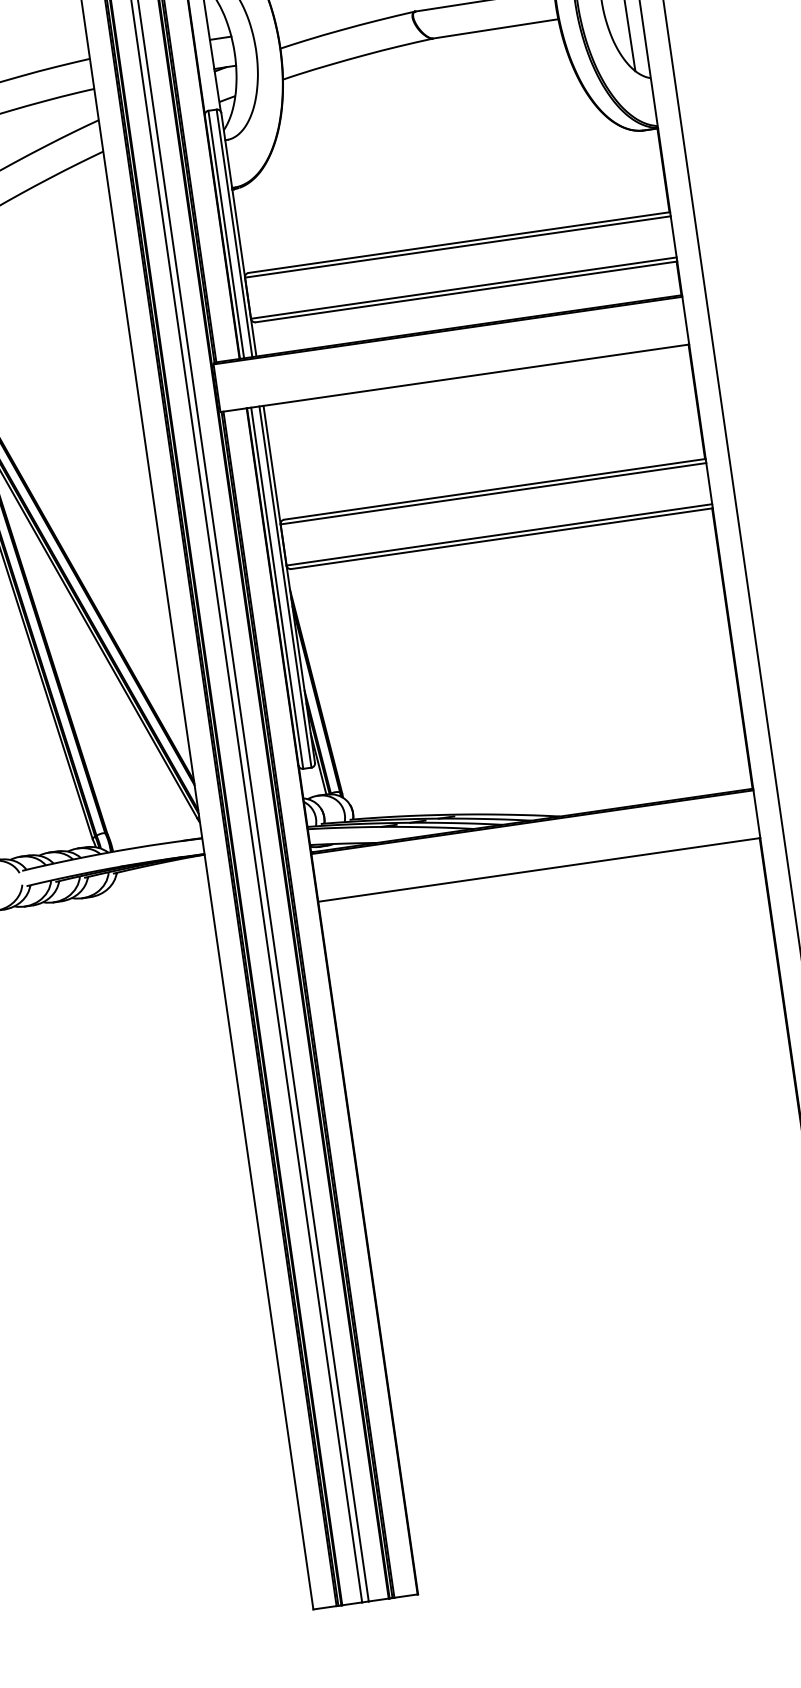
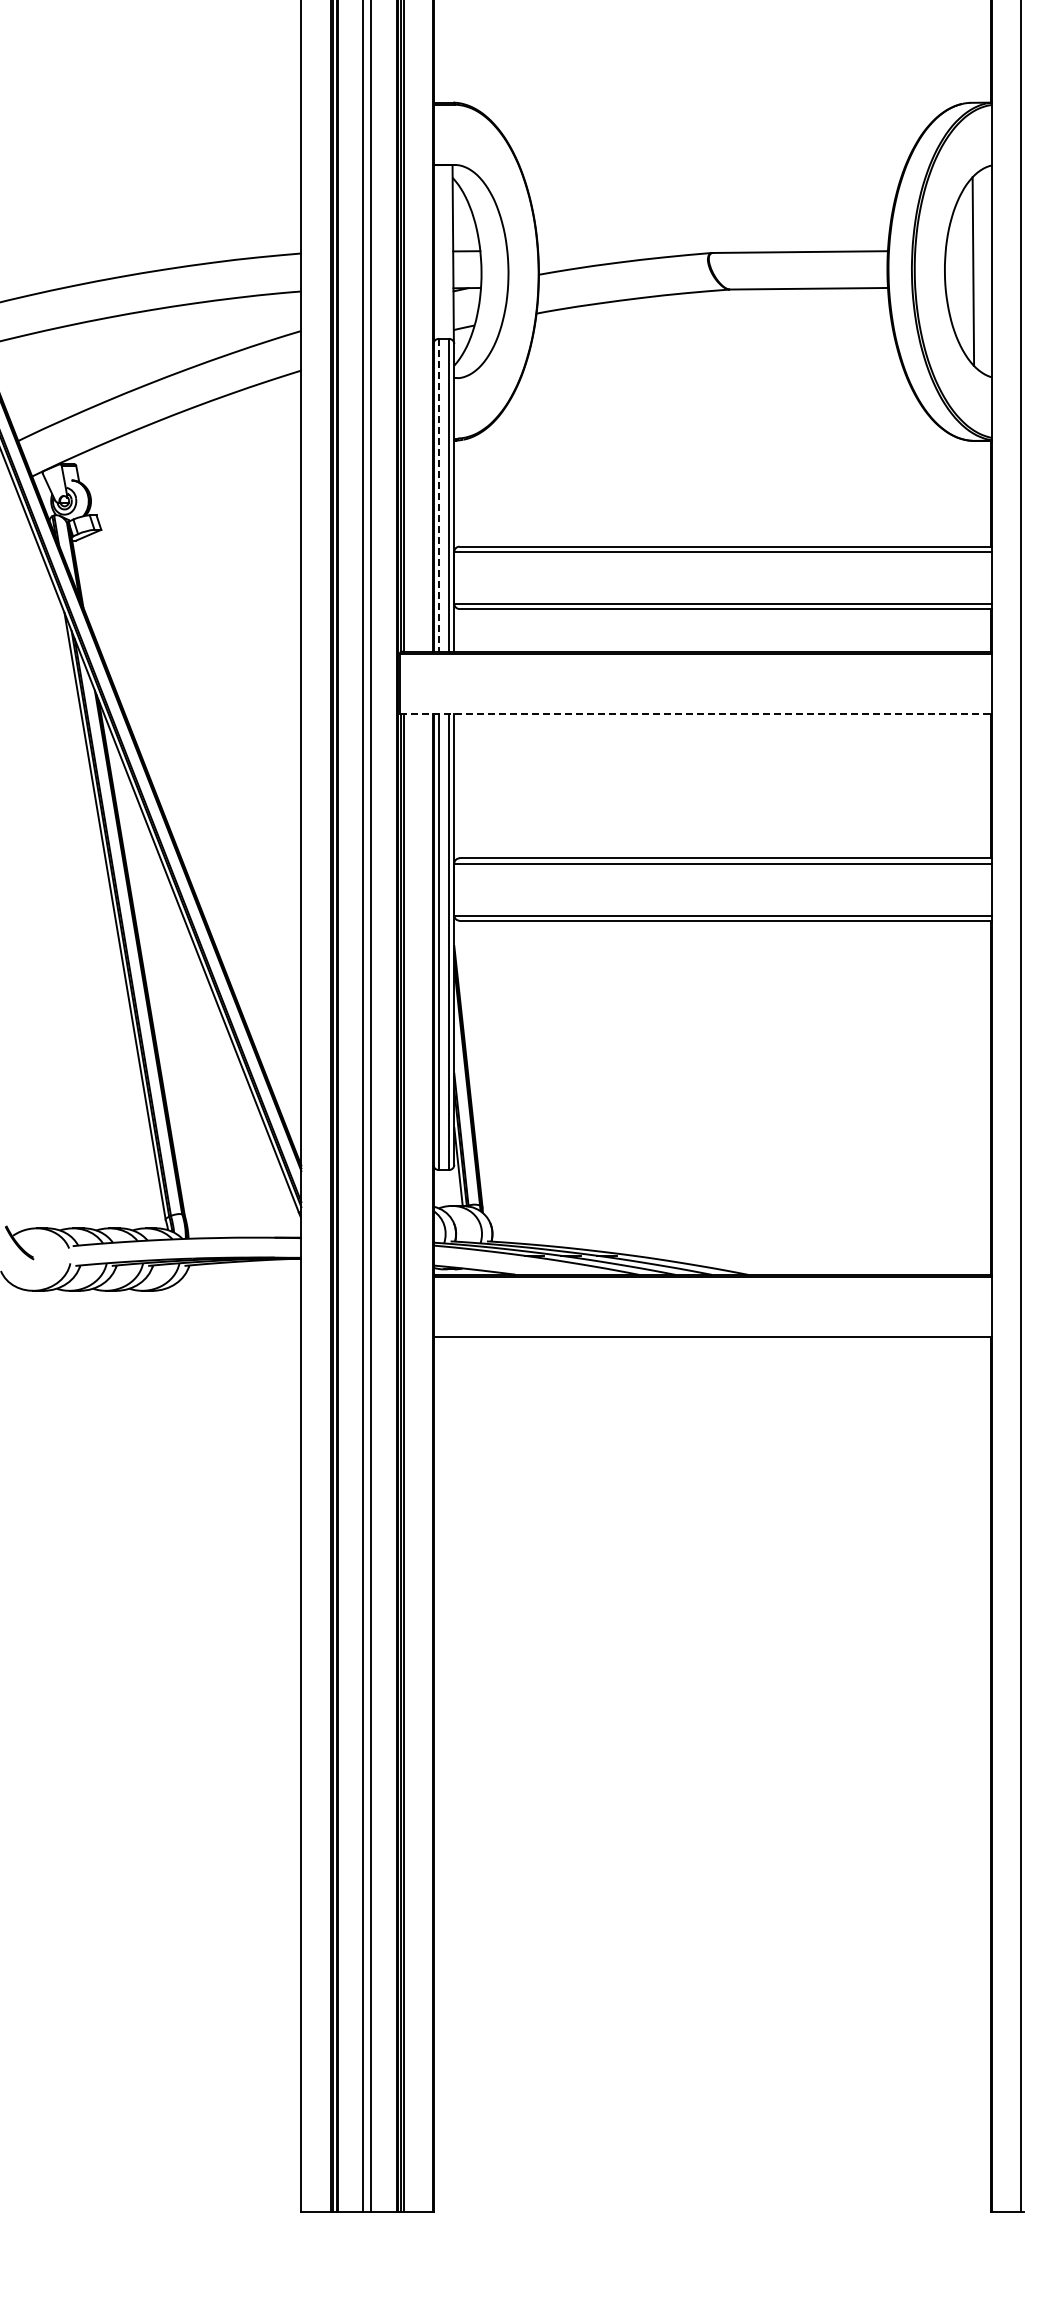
line: (226, 234) -> (438, 495), solid -> dashed
line: (455, 377) -> (696, 713), solid -> dashed

